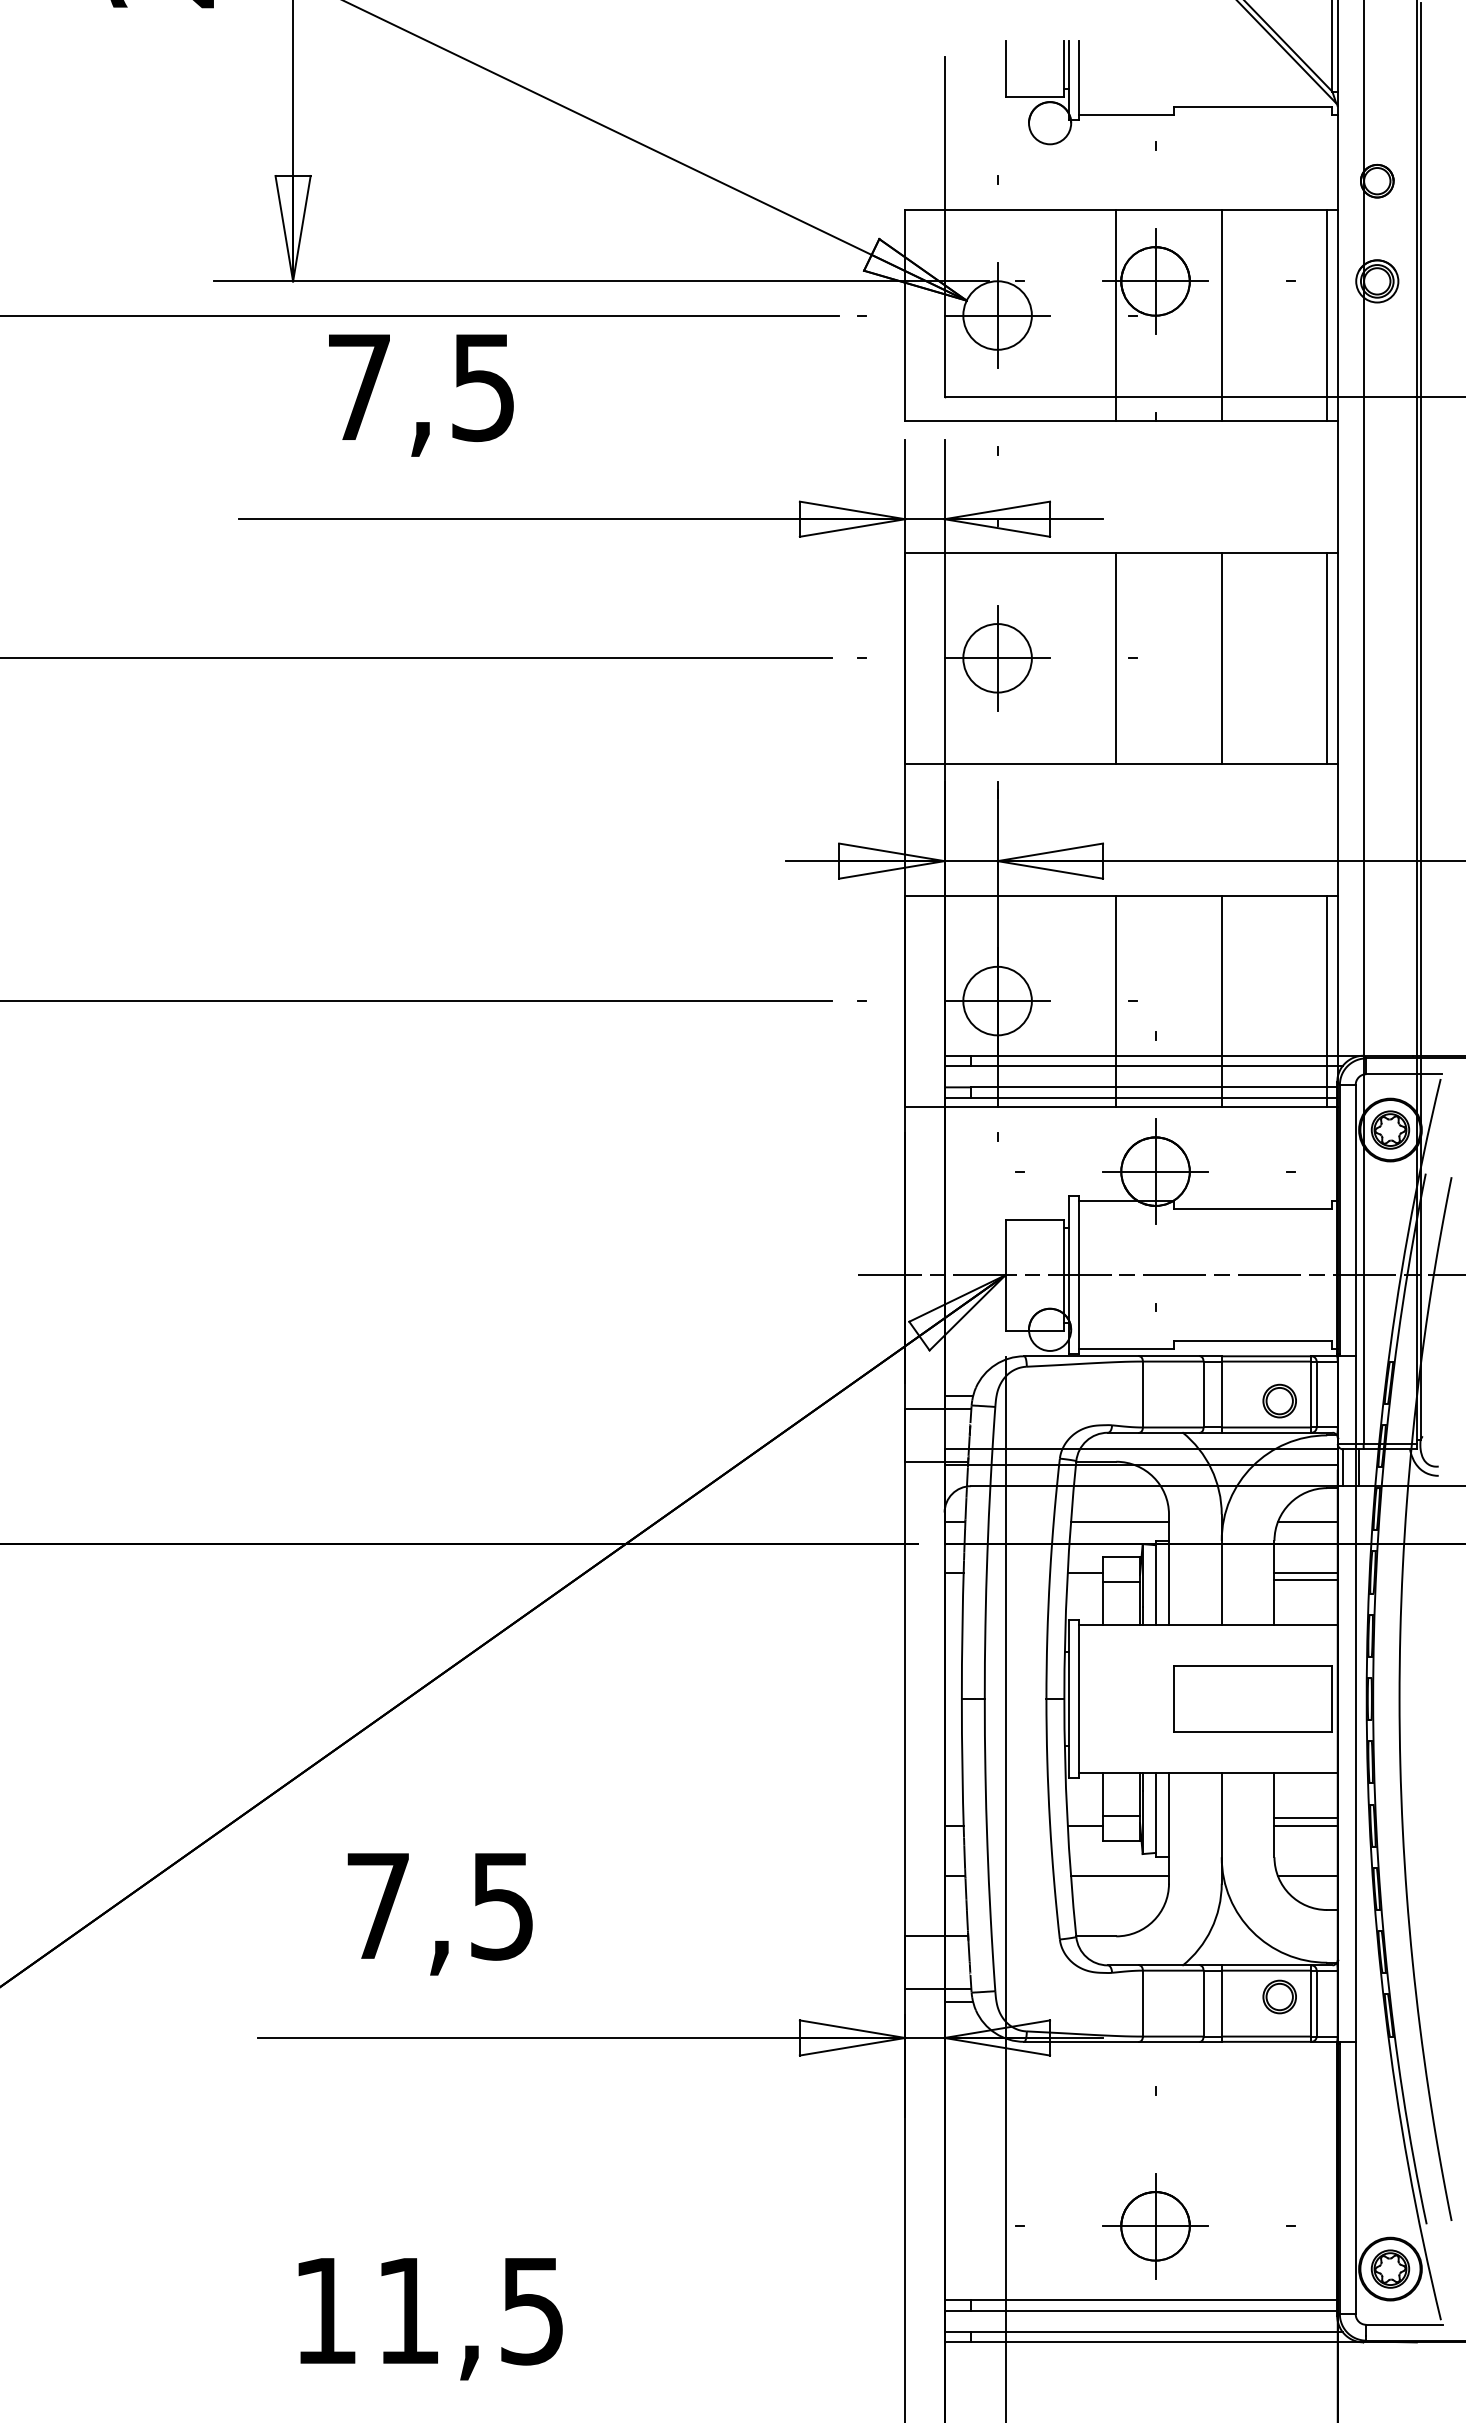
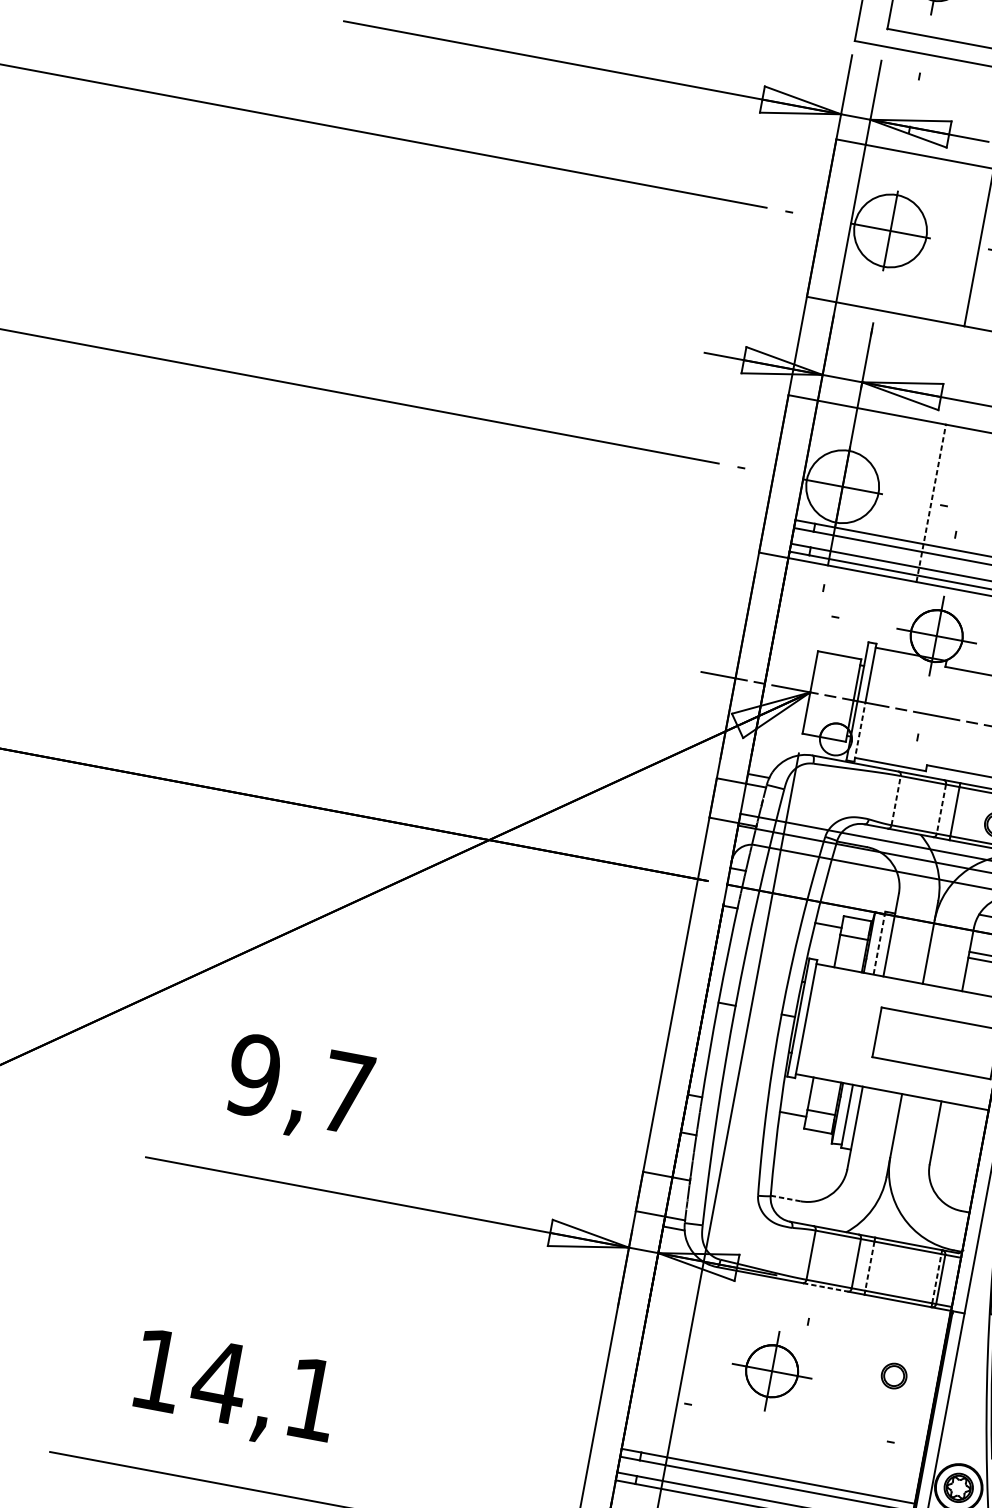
circle: (997, 658) -> (890, 231), size x1.4
circle: (997, 1000) -> (842, 486), size x1.4
line: (1116, 1000) -> (931, 502), solid -> dashed
line: (1079, 1314) -> (860, 732), solid -> dashed
line: (1142, 1394) -> (895, 800), solid -> dashed
line: (1203, 1394) -> (941, 809), solid -> dashed
line: (1119, 1521) -> (860, 892), removed
line: (1155, 1583) -> (879, 943), solid -> dashed
line: (1305, 1817) -> (958, 1139), removed
line: (1305, 1825) -> (957, 1144), removed
line: (1119, 1876) -> (811, 1157), removed
line: (1307, 1876) -> (951, 1183), removed
text: (438, 1905) -> (299, 1083), 7,5 -> 9,7
line: (1096, 1936) -> (785, 1198), solid -> dashed
part: (1279, 1996) -> (894, 1375), moved
line: (1221, 2003) -> (869, 1266), solid -> dashed
line: (1311, 2003) -> (936, 1278), solid -> dashed
line: (1170, 2041) -> (826, 1287), solid -> dashed
part: (1155, 2226) -> (772, 1371), moved
text: (467, 2311) -> (264, 1390), 11,5 -> 14,1

